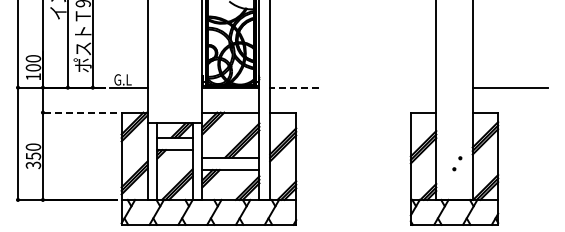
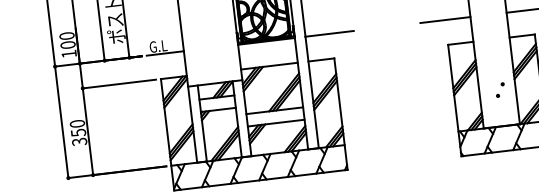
line: (294, 87) -> (329, 33), dashed -> solid
line: (410, 87) -> (444, 19), added
line: (79, 112) -> (119, 83), dashed -> solid

